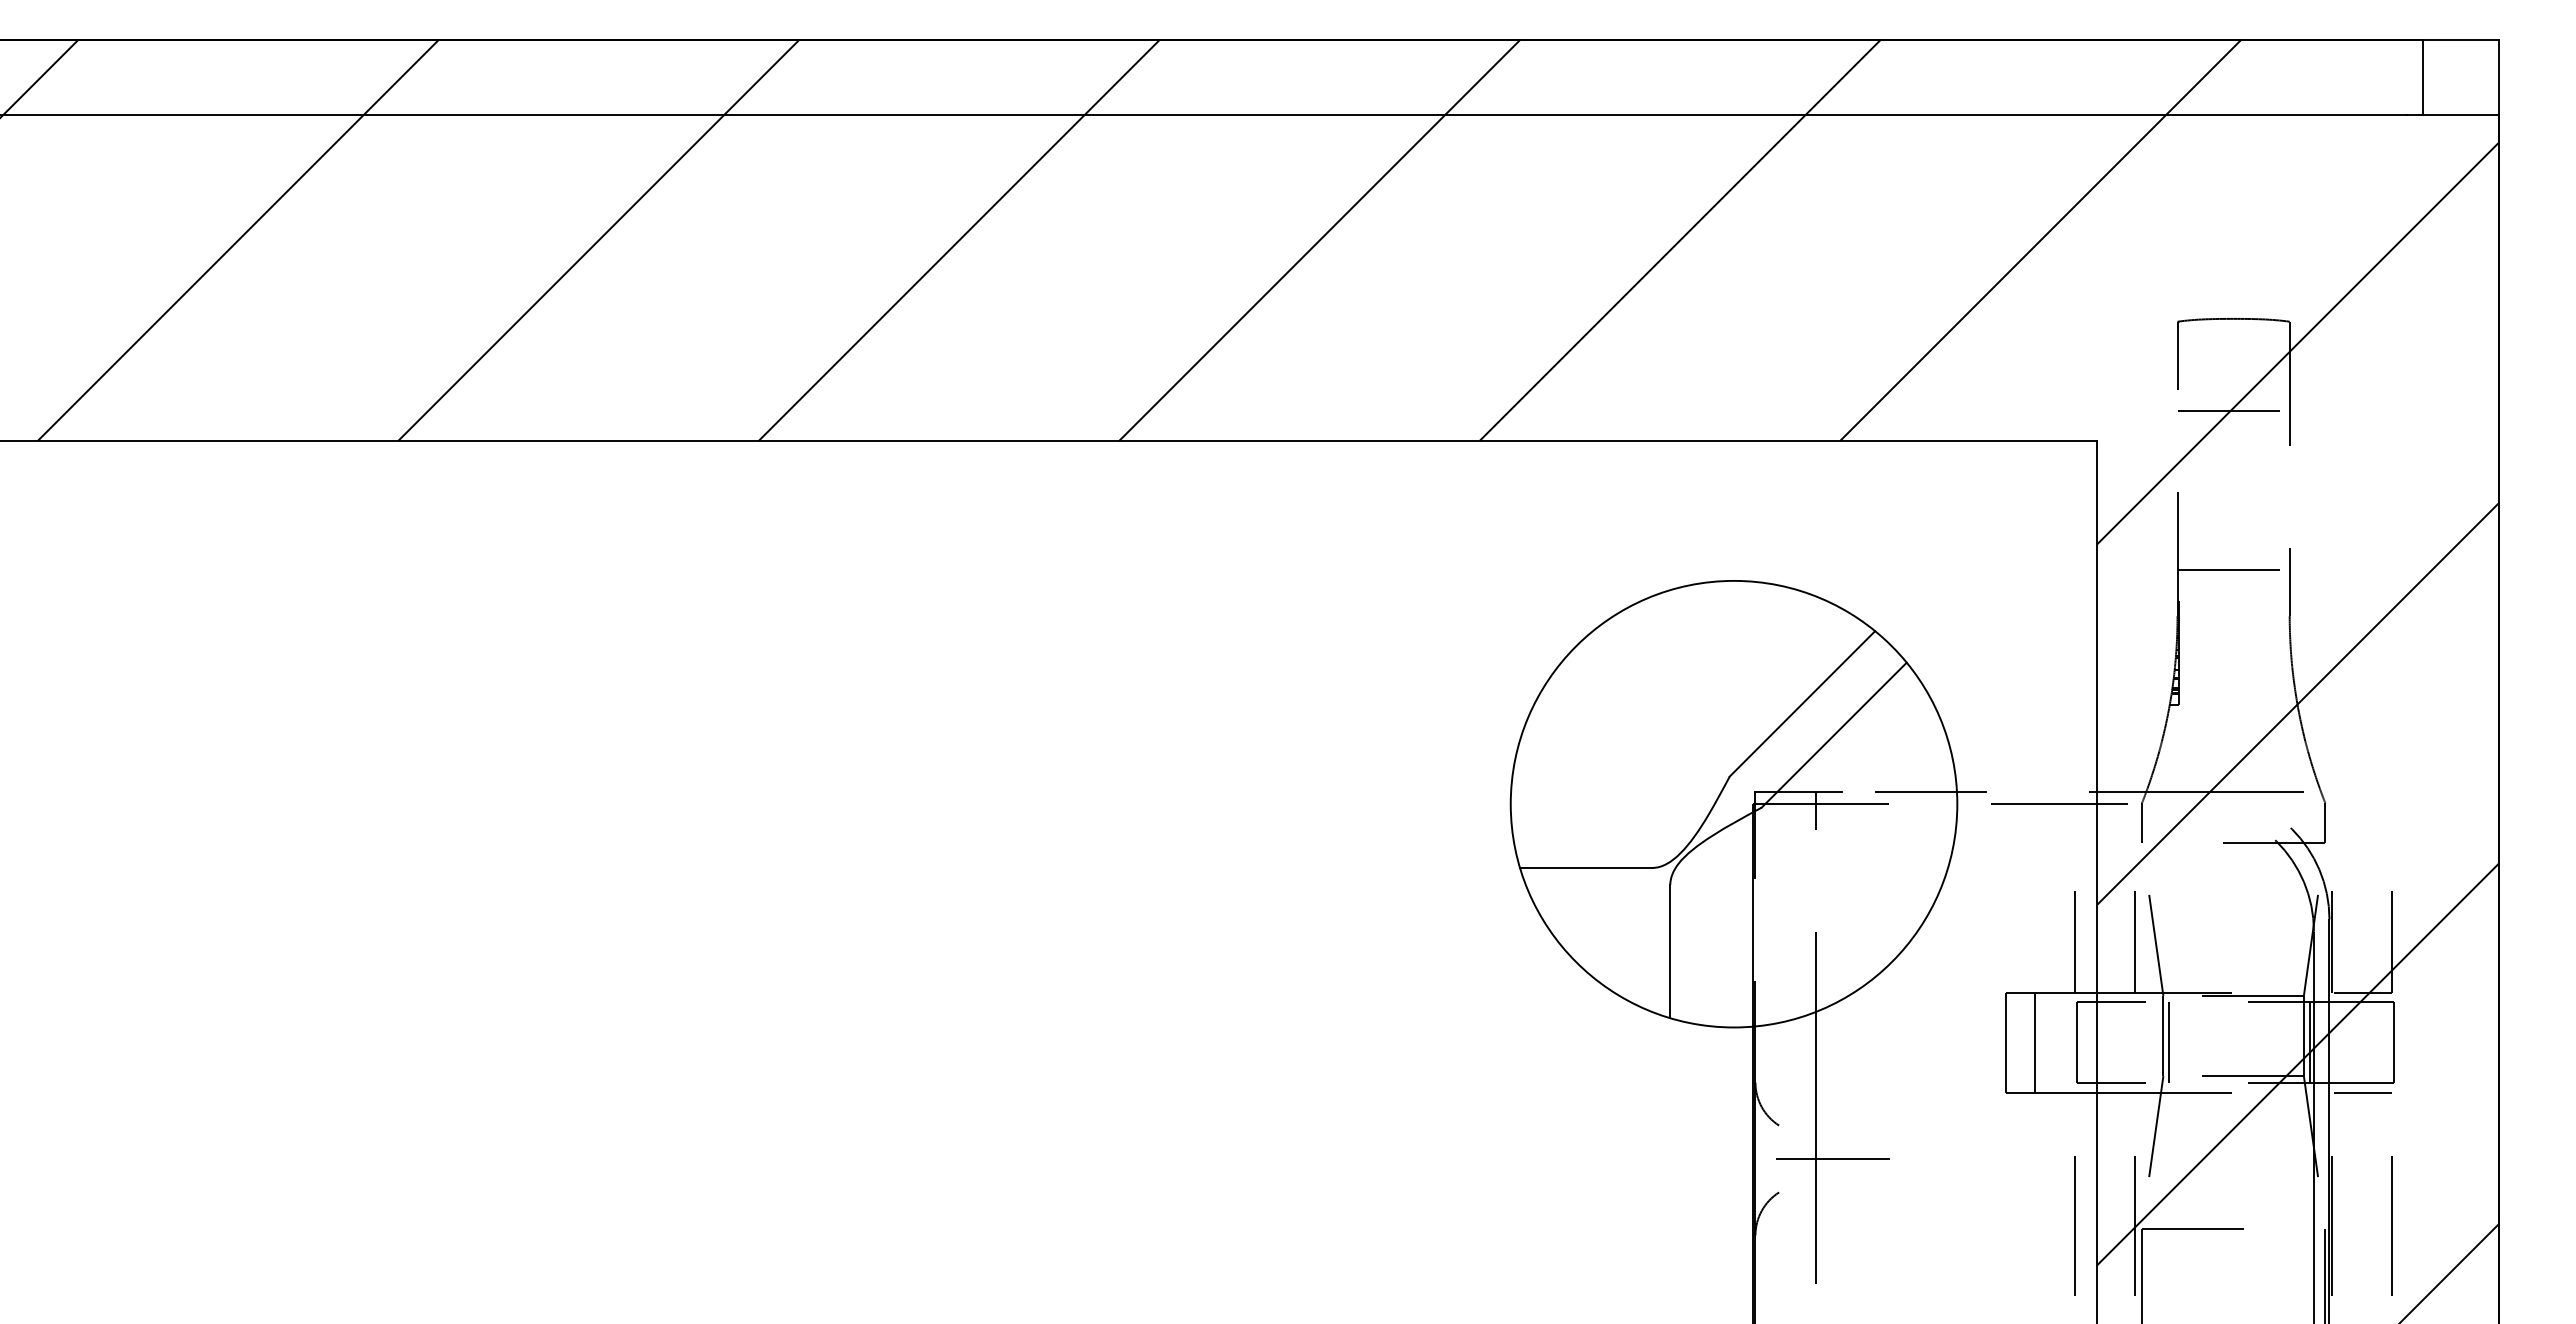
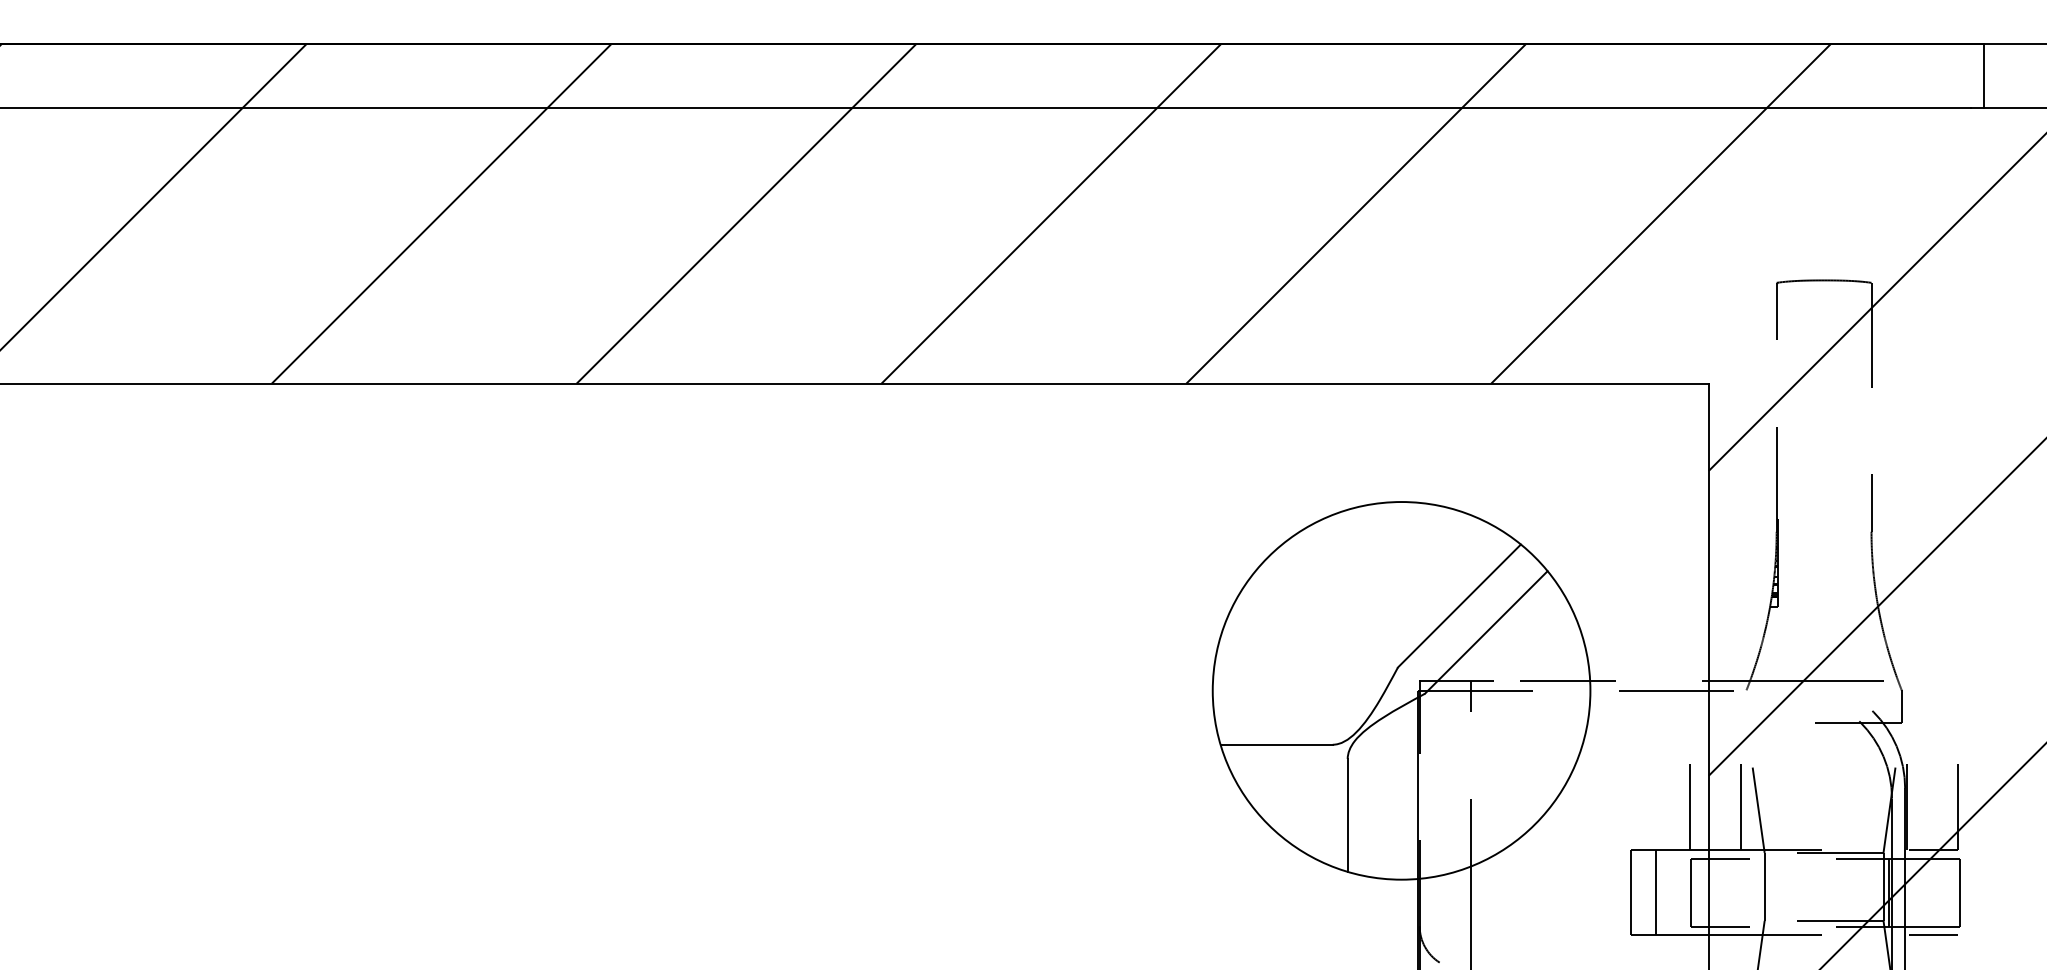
line: (2233, 410) -> (1823, 357), removed
line: (2233, 569) -> (1823, 492), removed
line: (2141, 822) -> (1746, 706), removed
line: (2169, 1042) -> (1769, 892), removed

